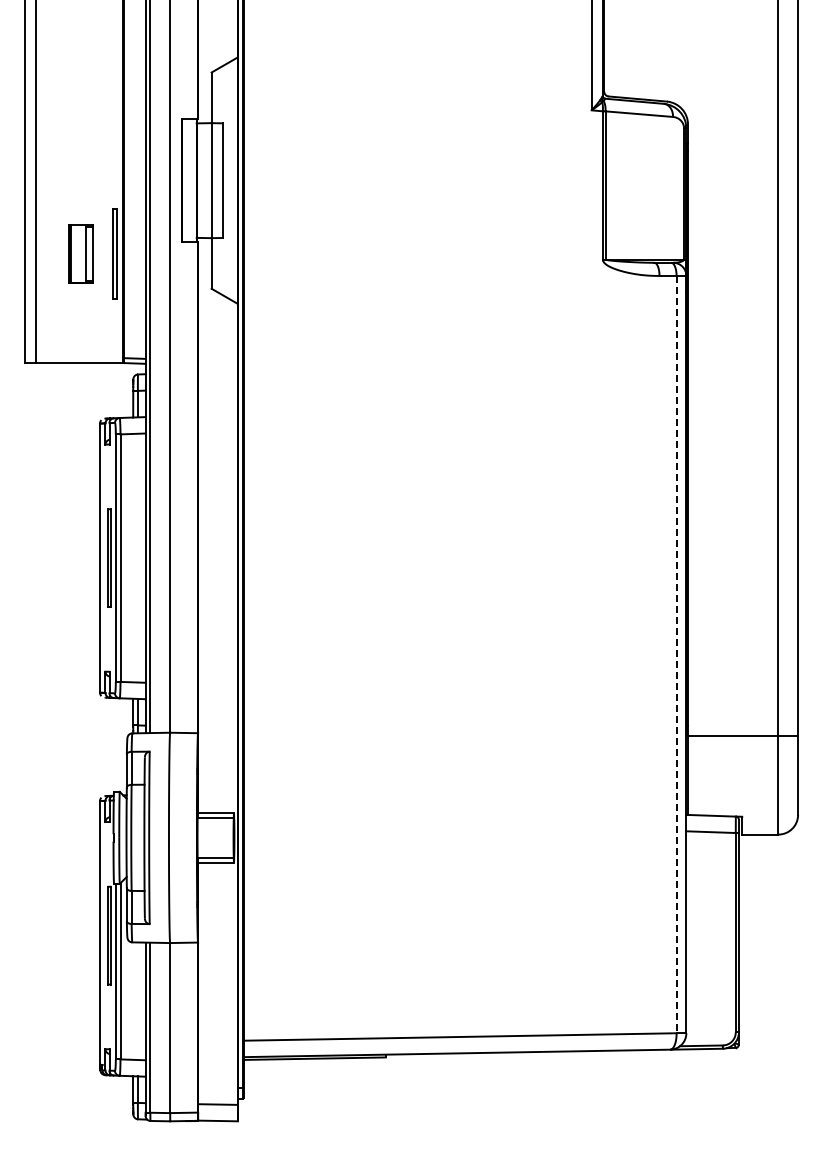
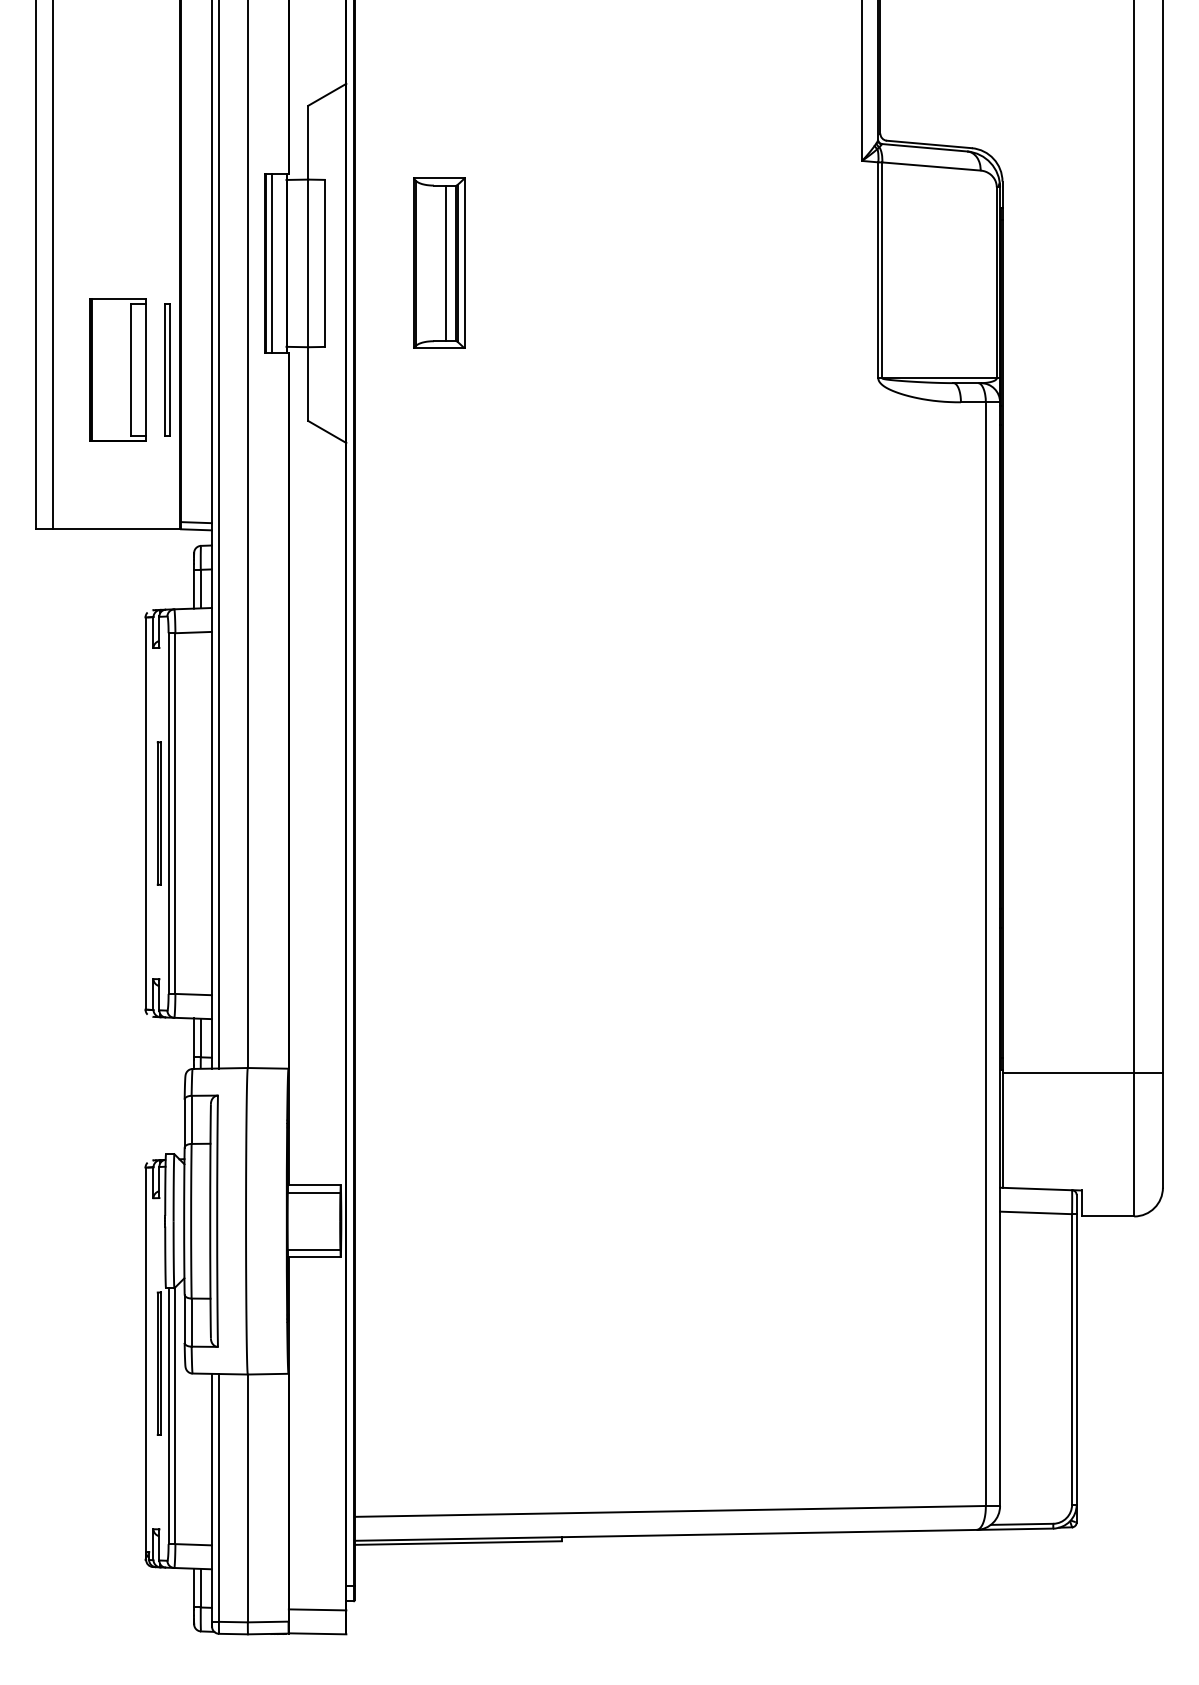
line: (186, 180) -> (271, 263), added
part: (301, 180) -> (439, 263), added
part: (80, 253) -> (117, 369), size x1.67
line: (676, 654) -> (985, 953), dashed -> solid

